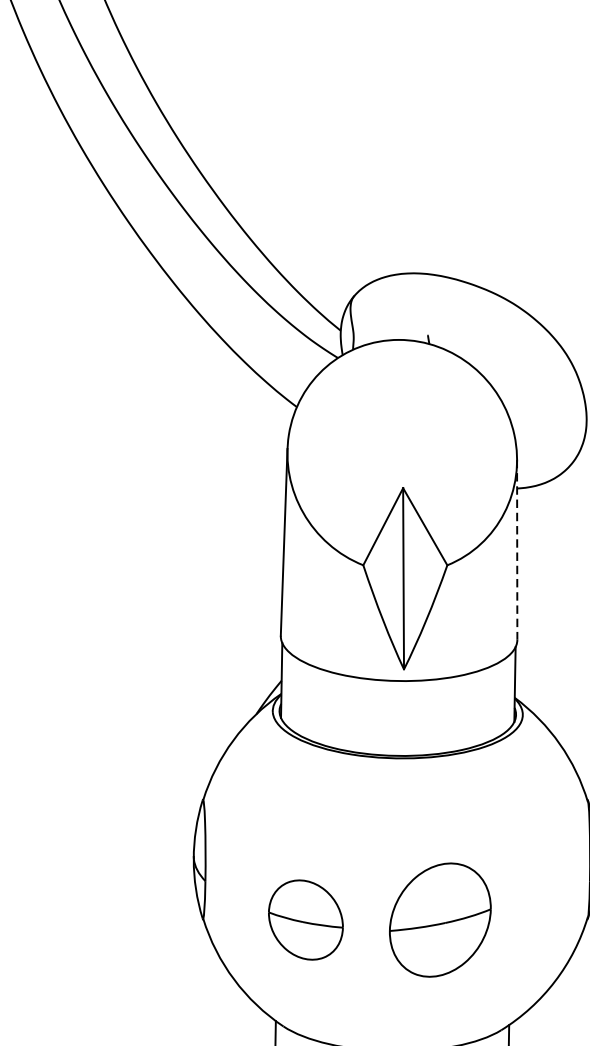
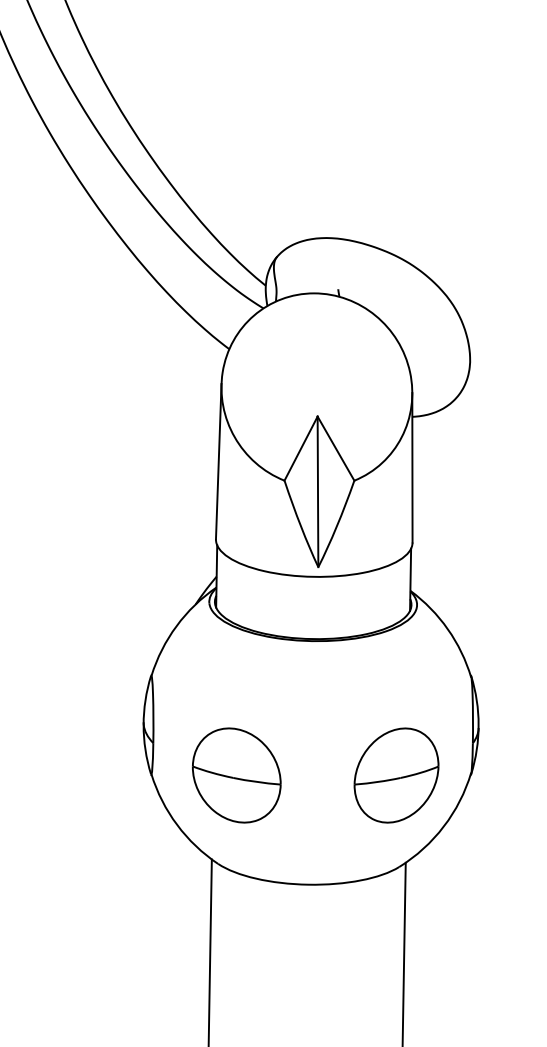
line: (517, 549) -> (412, 467), dashed -> solid
part: (305, 920) -> (236, 775), size x1.43
part: (440, 920) -> (396, 775), moved

